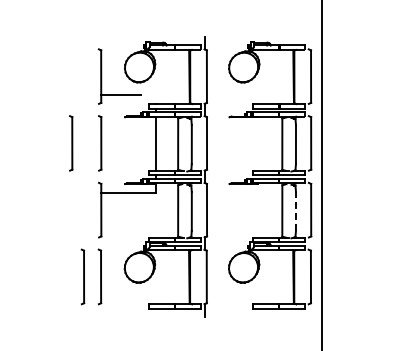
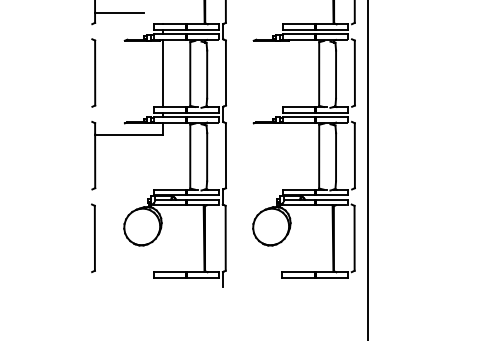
line: (71, 143) -> (58, 73), removed
line: (295, 210) -> (335, 156), dashed -> solid
part: (82, 276) -> (71, 237), removed

